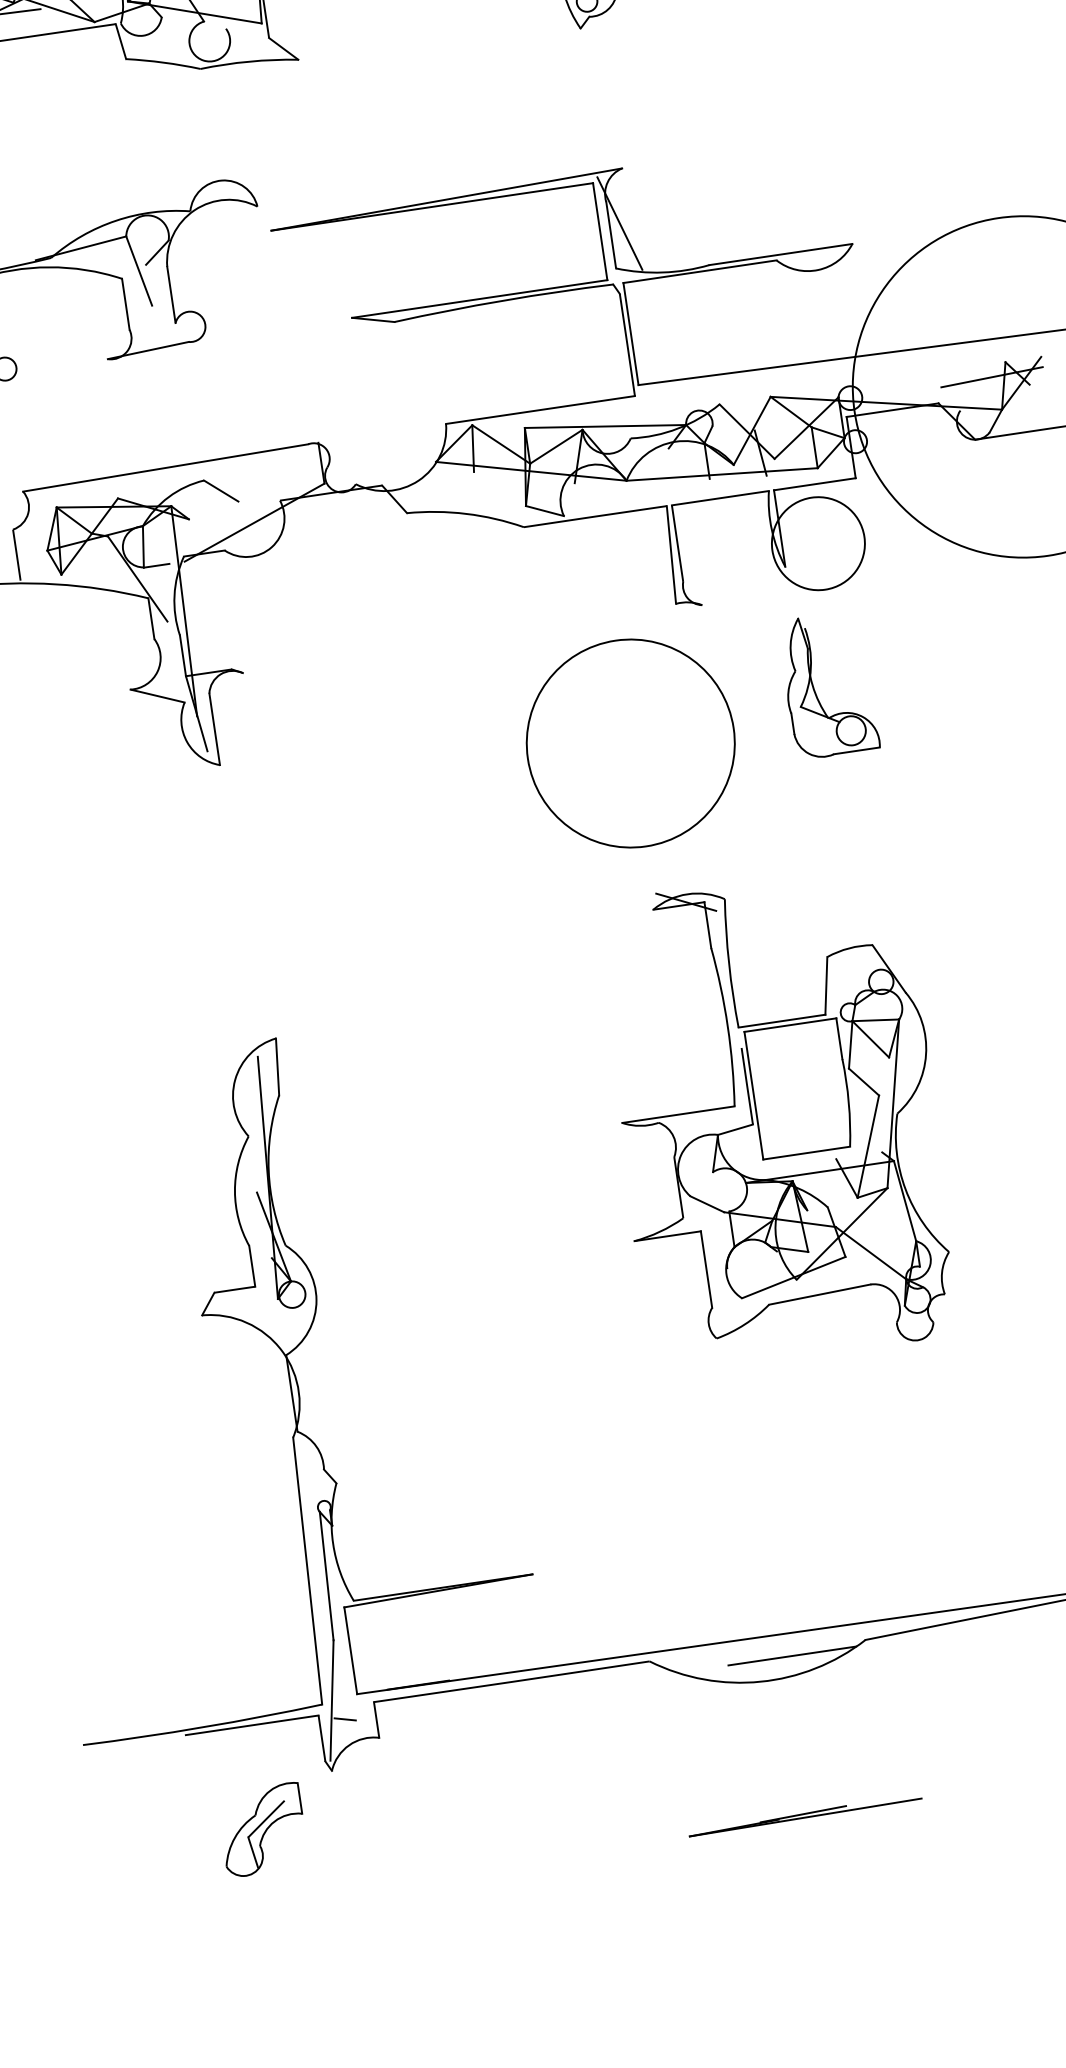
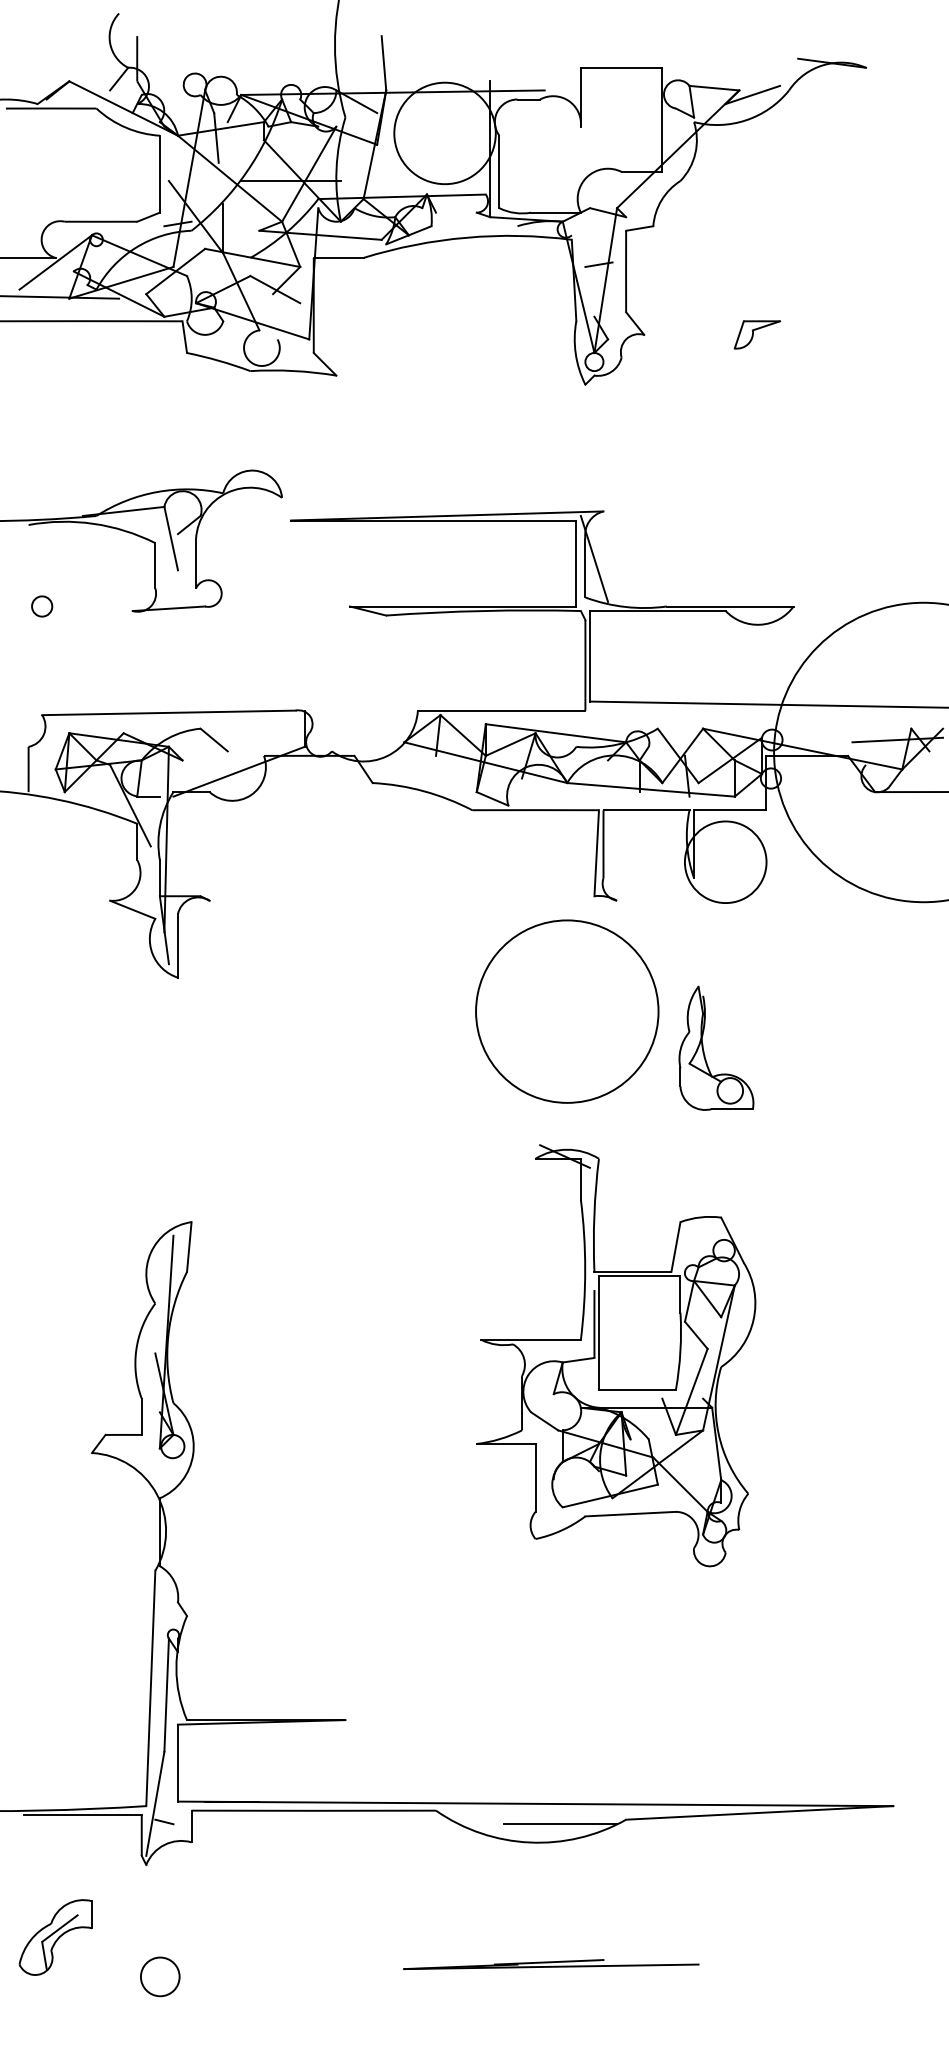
part: (815, 689) -> (704, 1050), moved
circle: (631, 743) -> (567, 1011), moved
part: (805, 1815) -> (551, 1964), size x1.43
part: (262, 1830) -> (55, 1937), moved
circle: (366, 1894) -> (160, 1976), added

